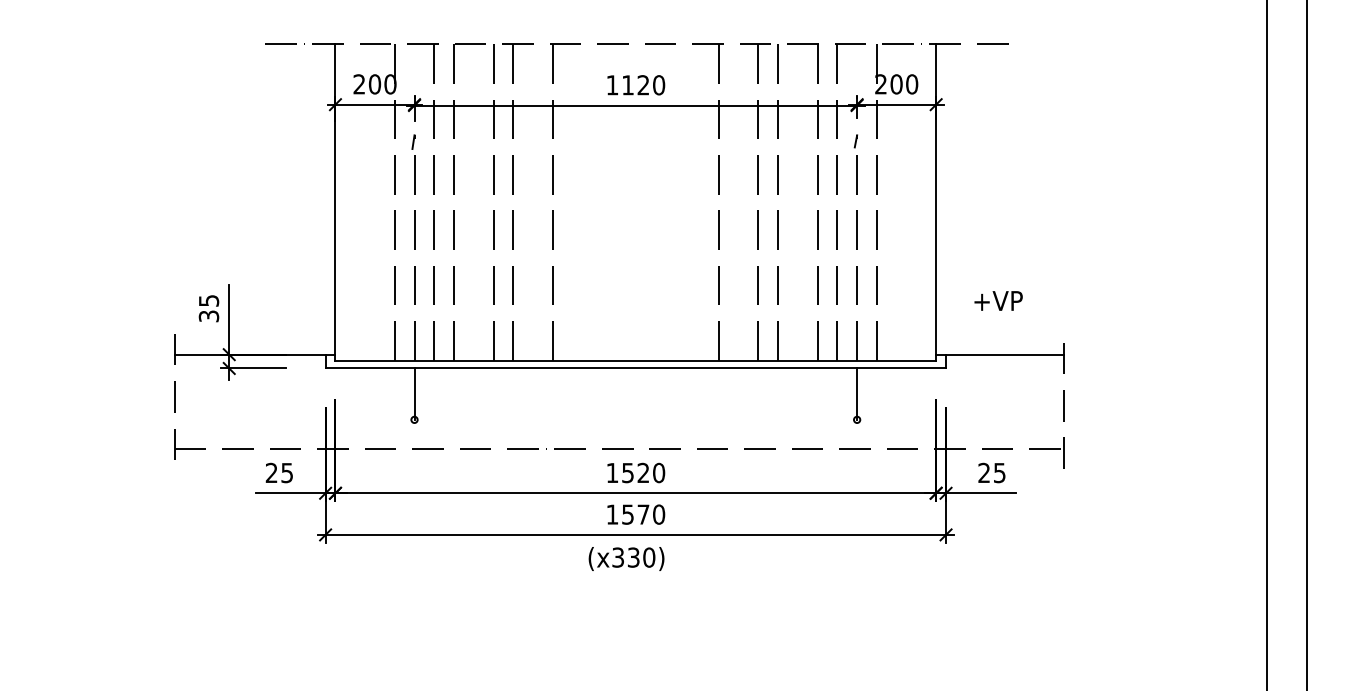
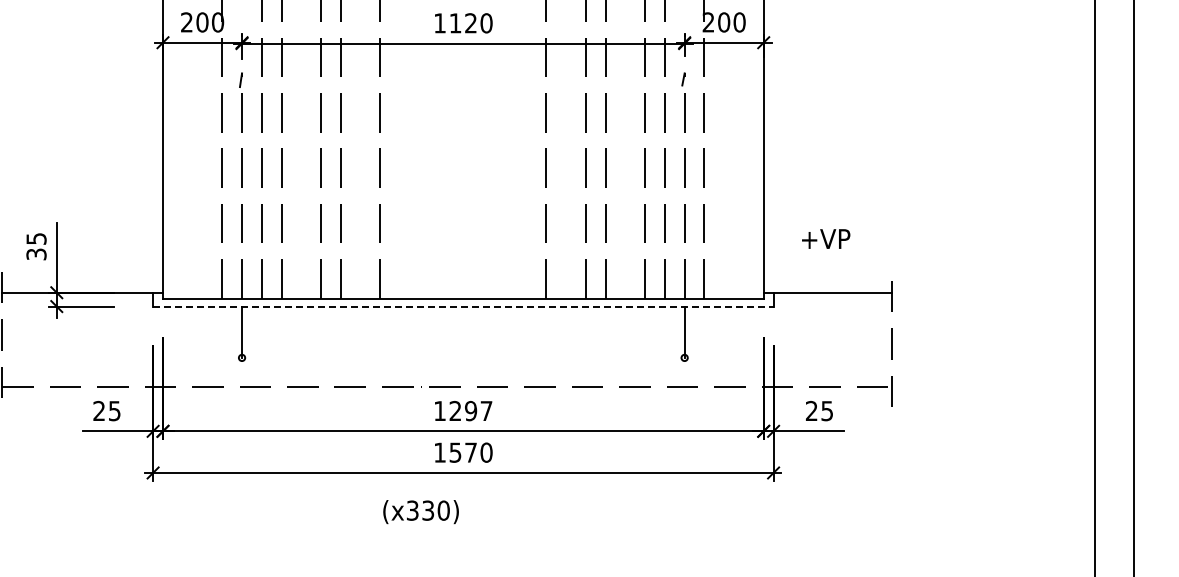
line: (636, 368) -> (464, 306), solid -> dashed
text: (643, 472) -> (471, 410), 1520 -> 1297
text: (626, 558) -> (421, 511), moved

